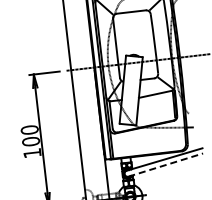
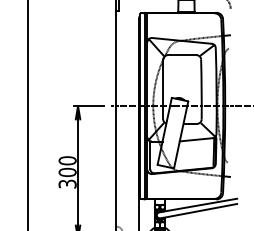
text: (32, 152) -> (67, 183), 100 -> 300
line: (166, 165) -> (199, 211), dashed -> solid

